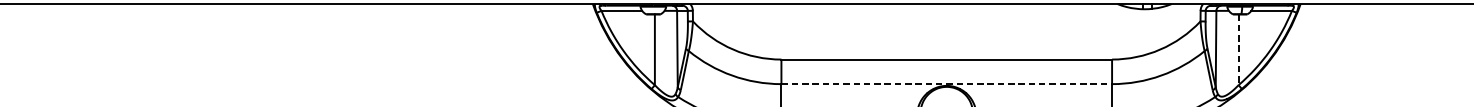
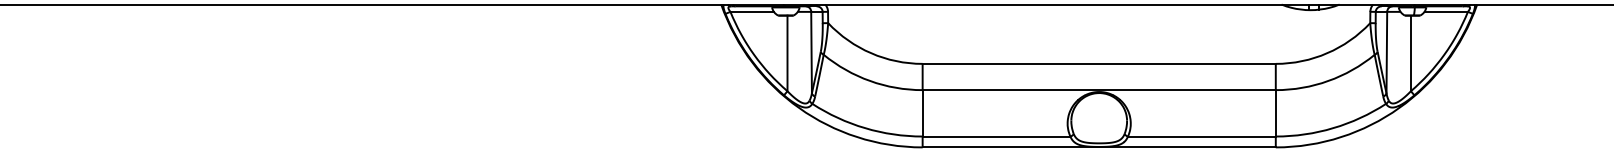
line: (1238, 49) -> (1410, 53), dashed -> solid
line: (947, 84) -> (1099, 90), dashed -> solid

